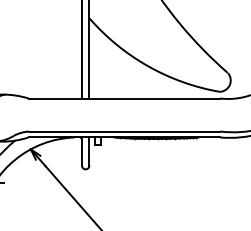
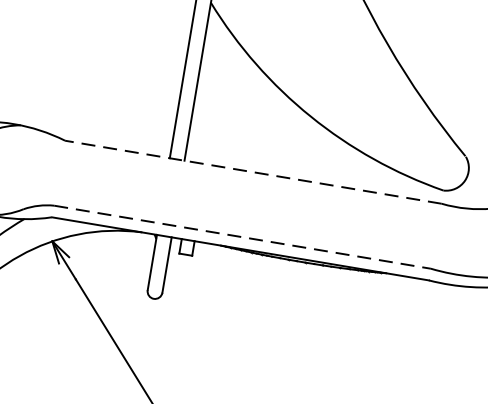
line: (124, 98) -> (253, 172), solid -> dashed
line: (124, 131) -> (242, 237), solid -> dashed

